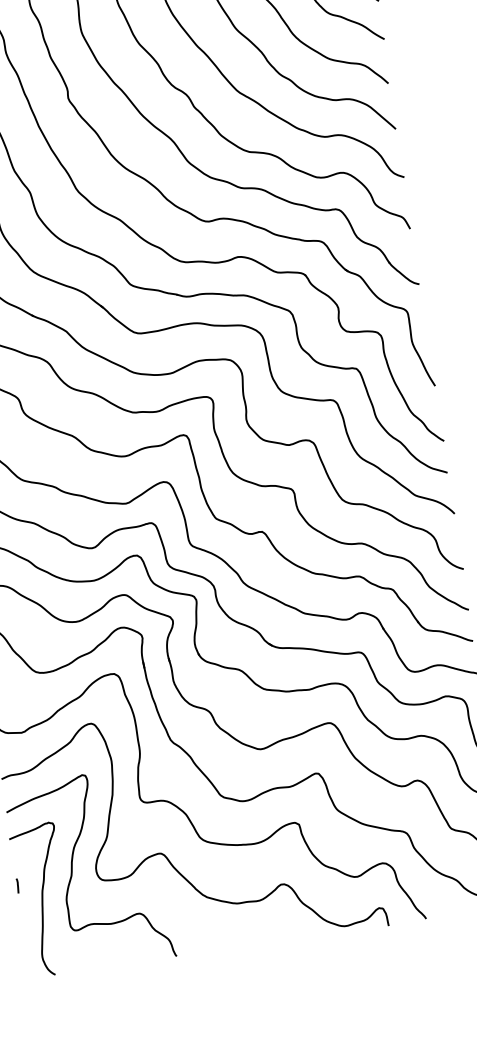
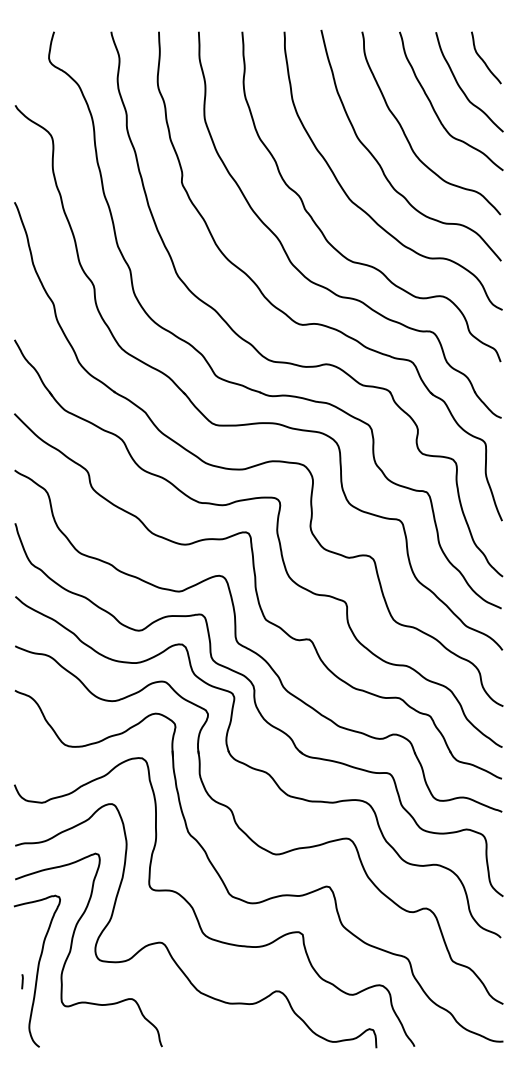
line: (17, 885) -> (22, 981), moved

